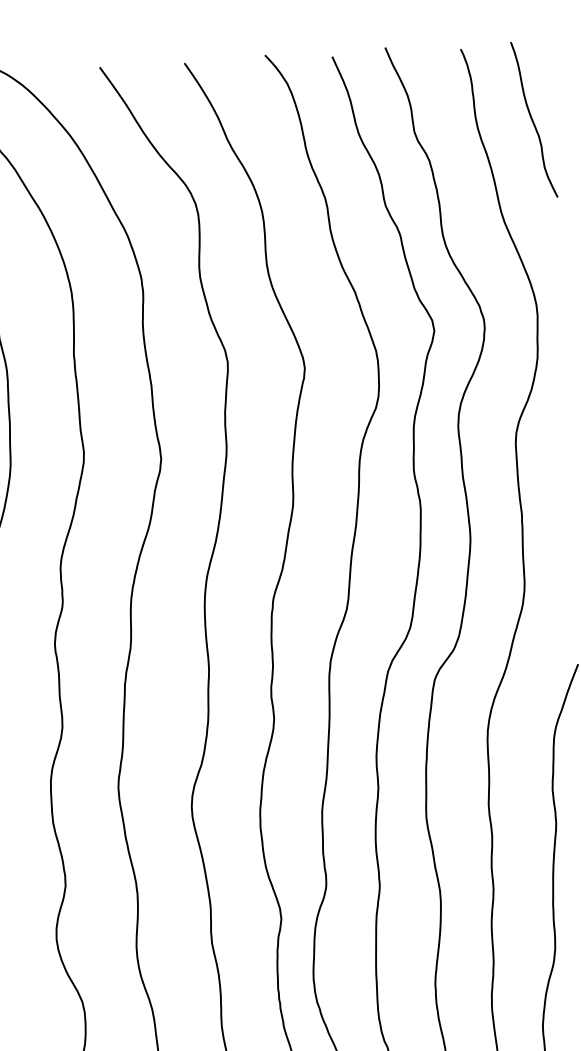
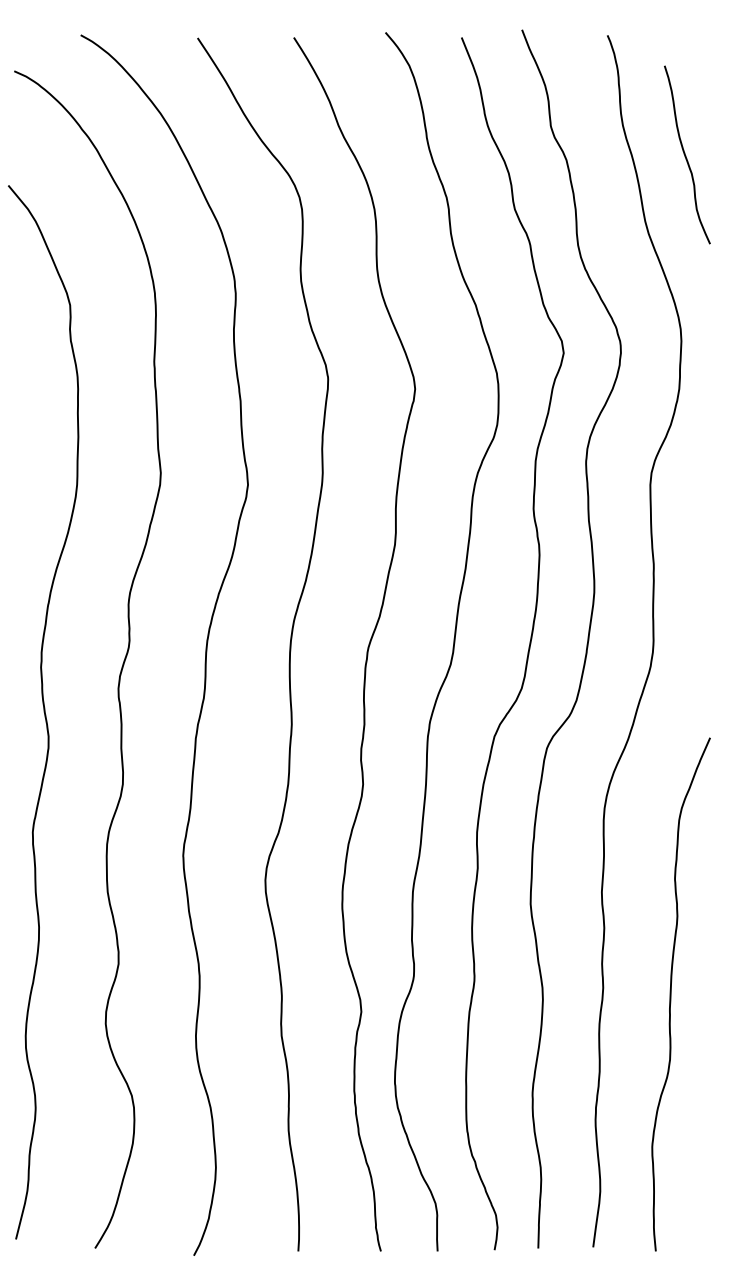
curve: (533, 120) -> (686, 155), moved

